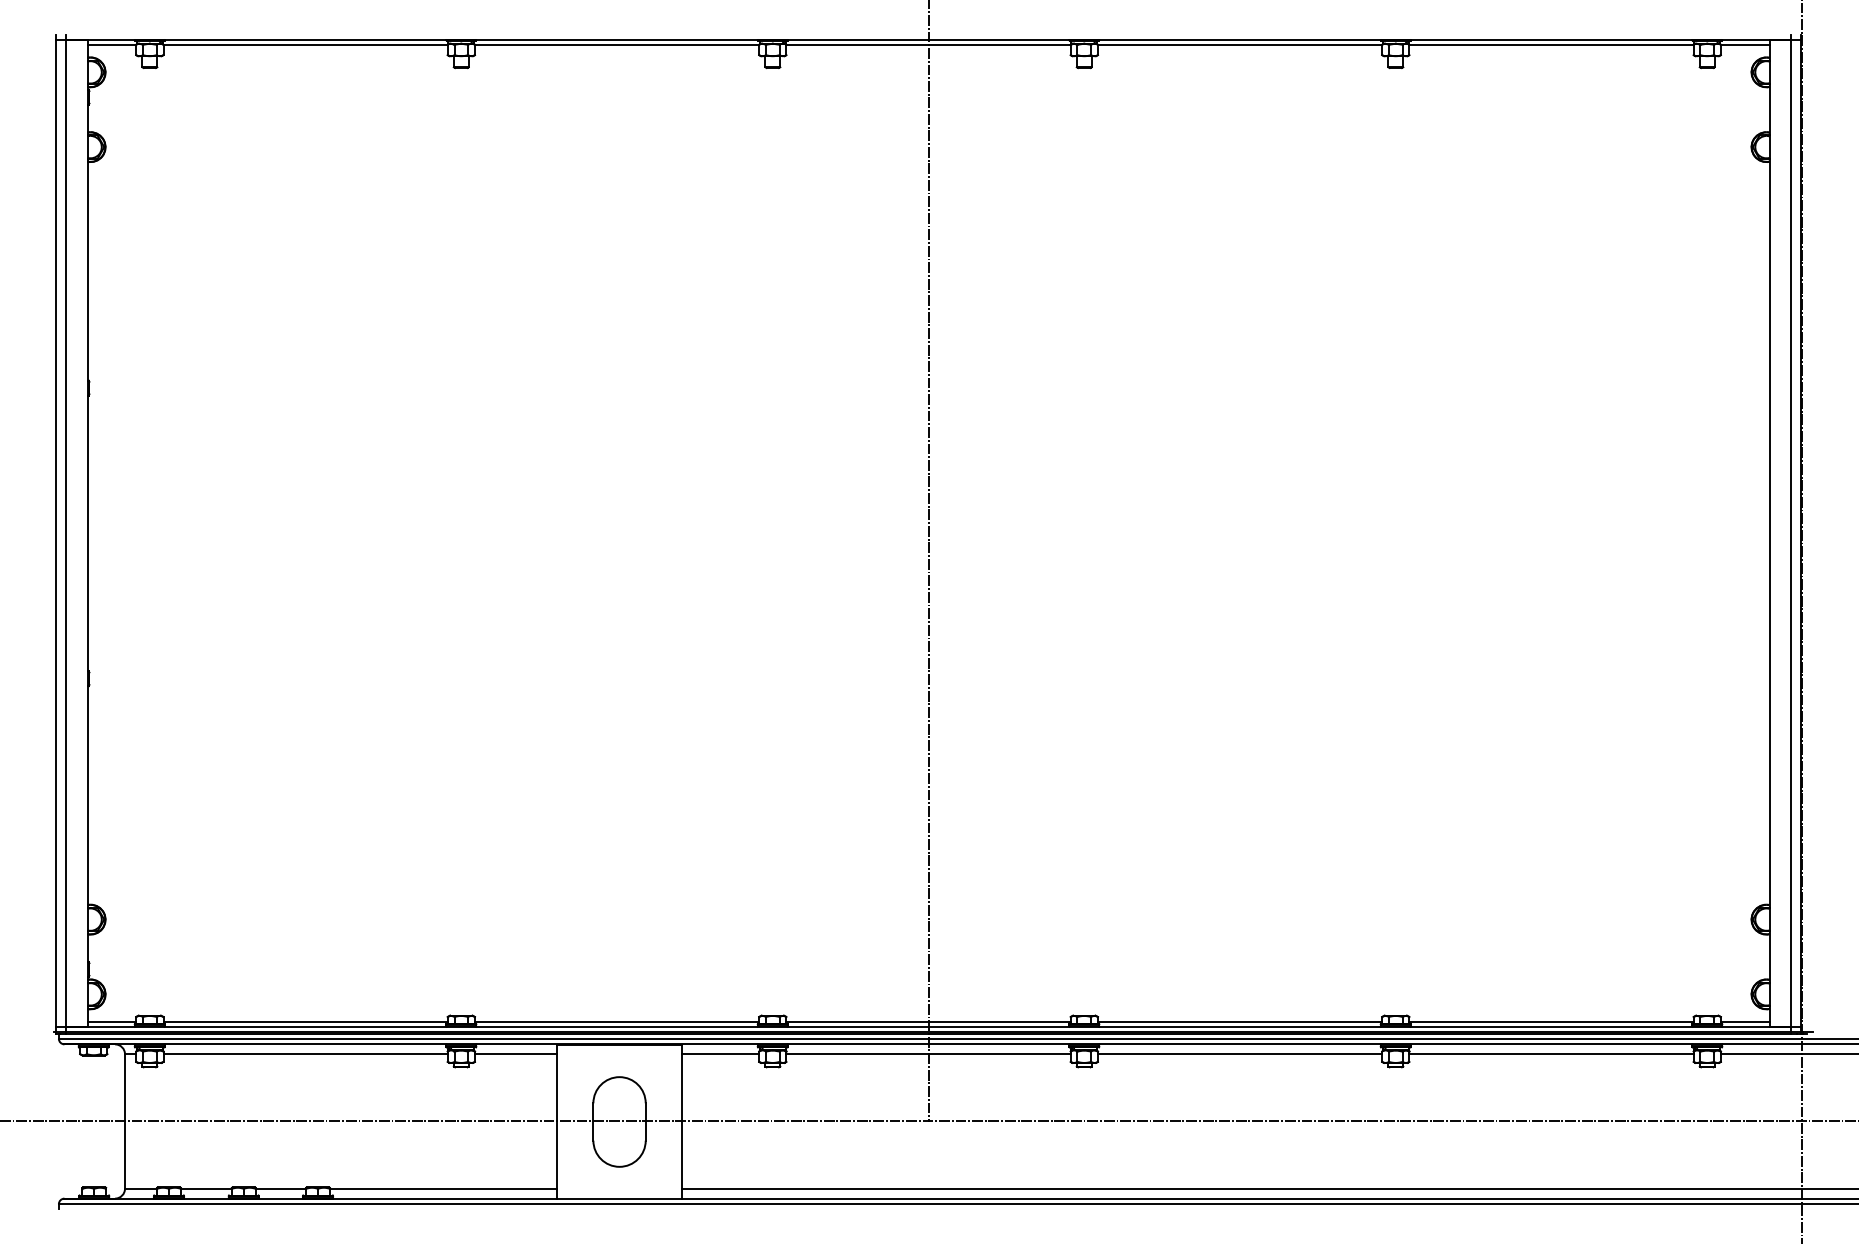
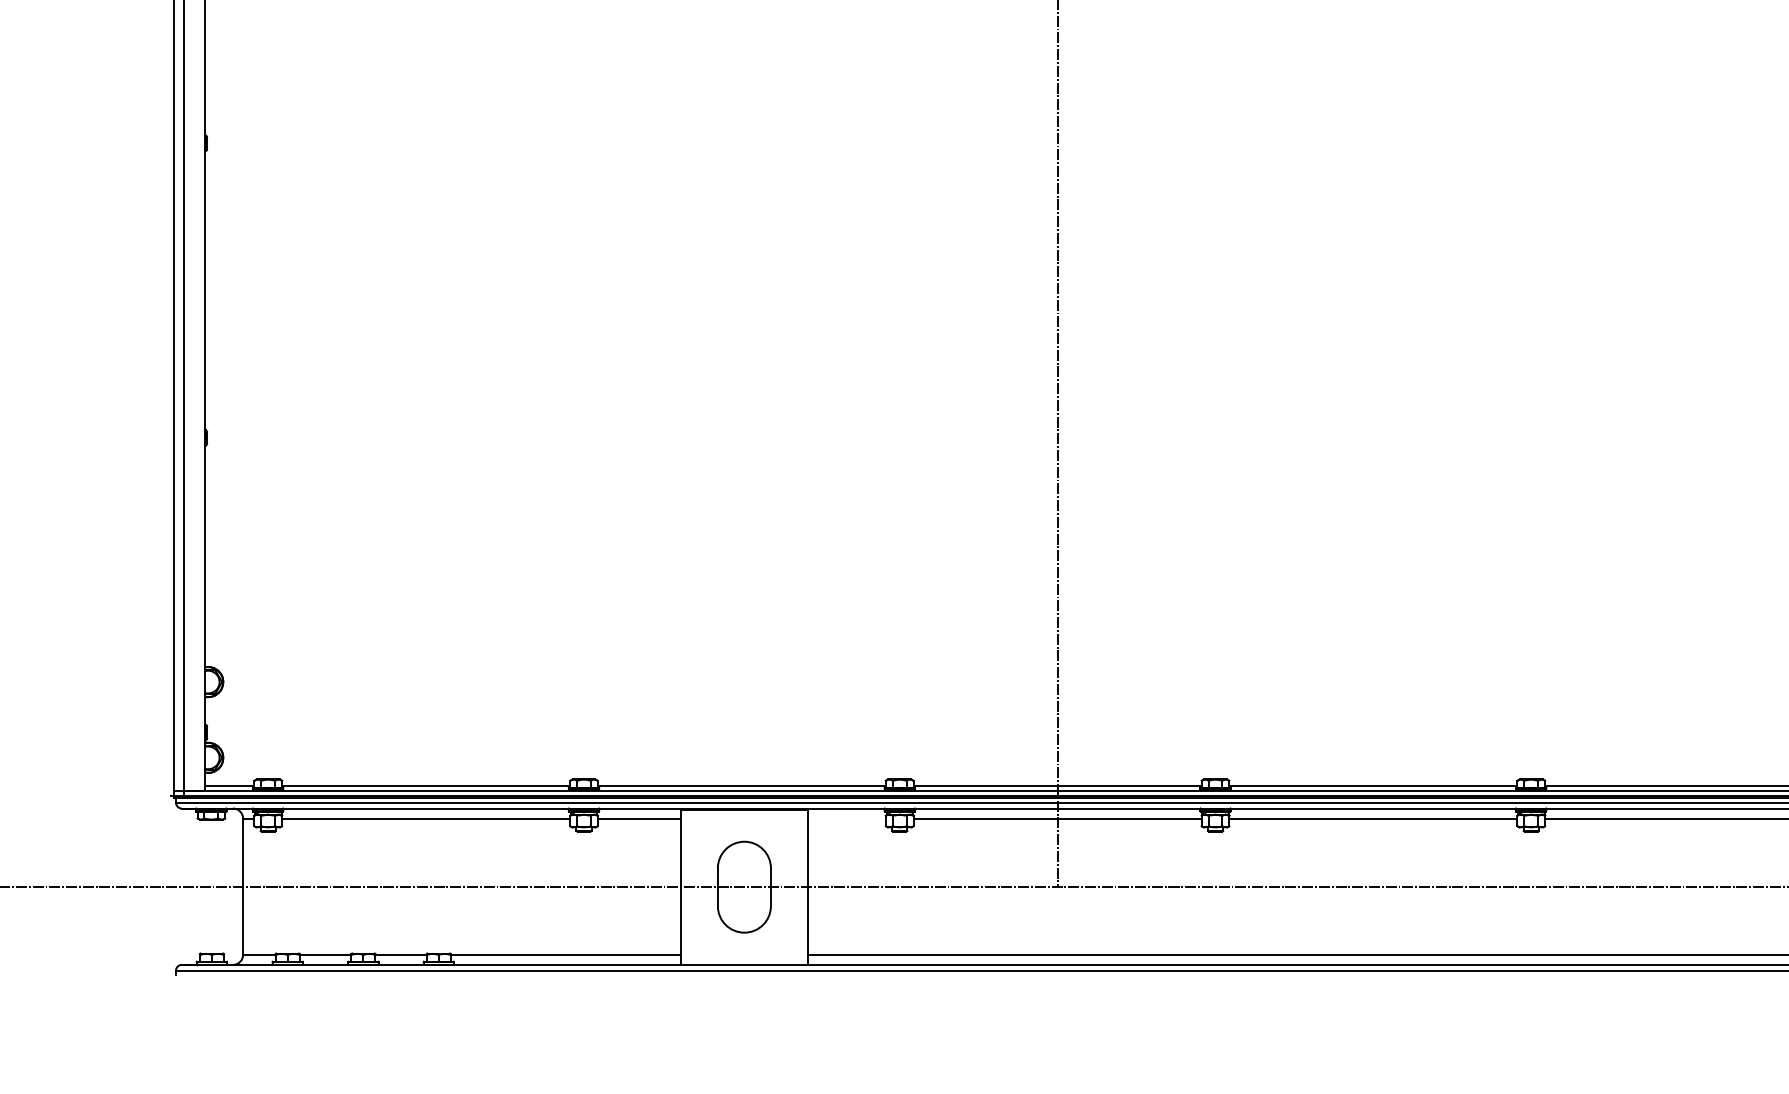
line: (720, 1054) -> (846, 818), removed

